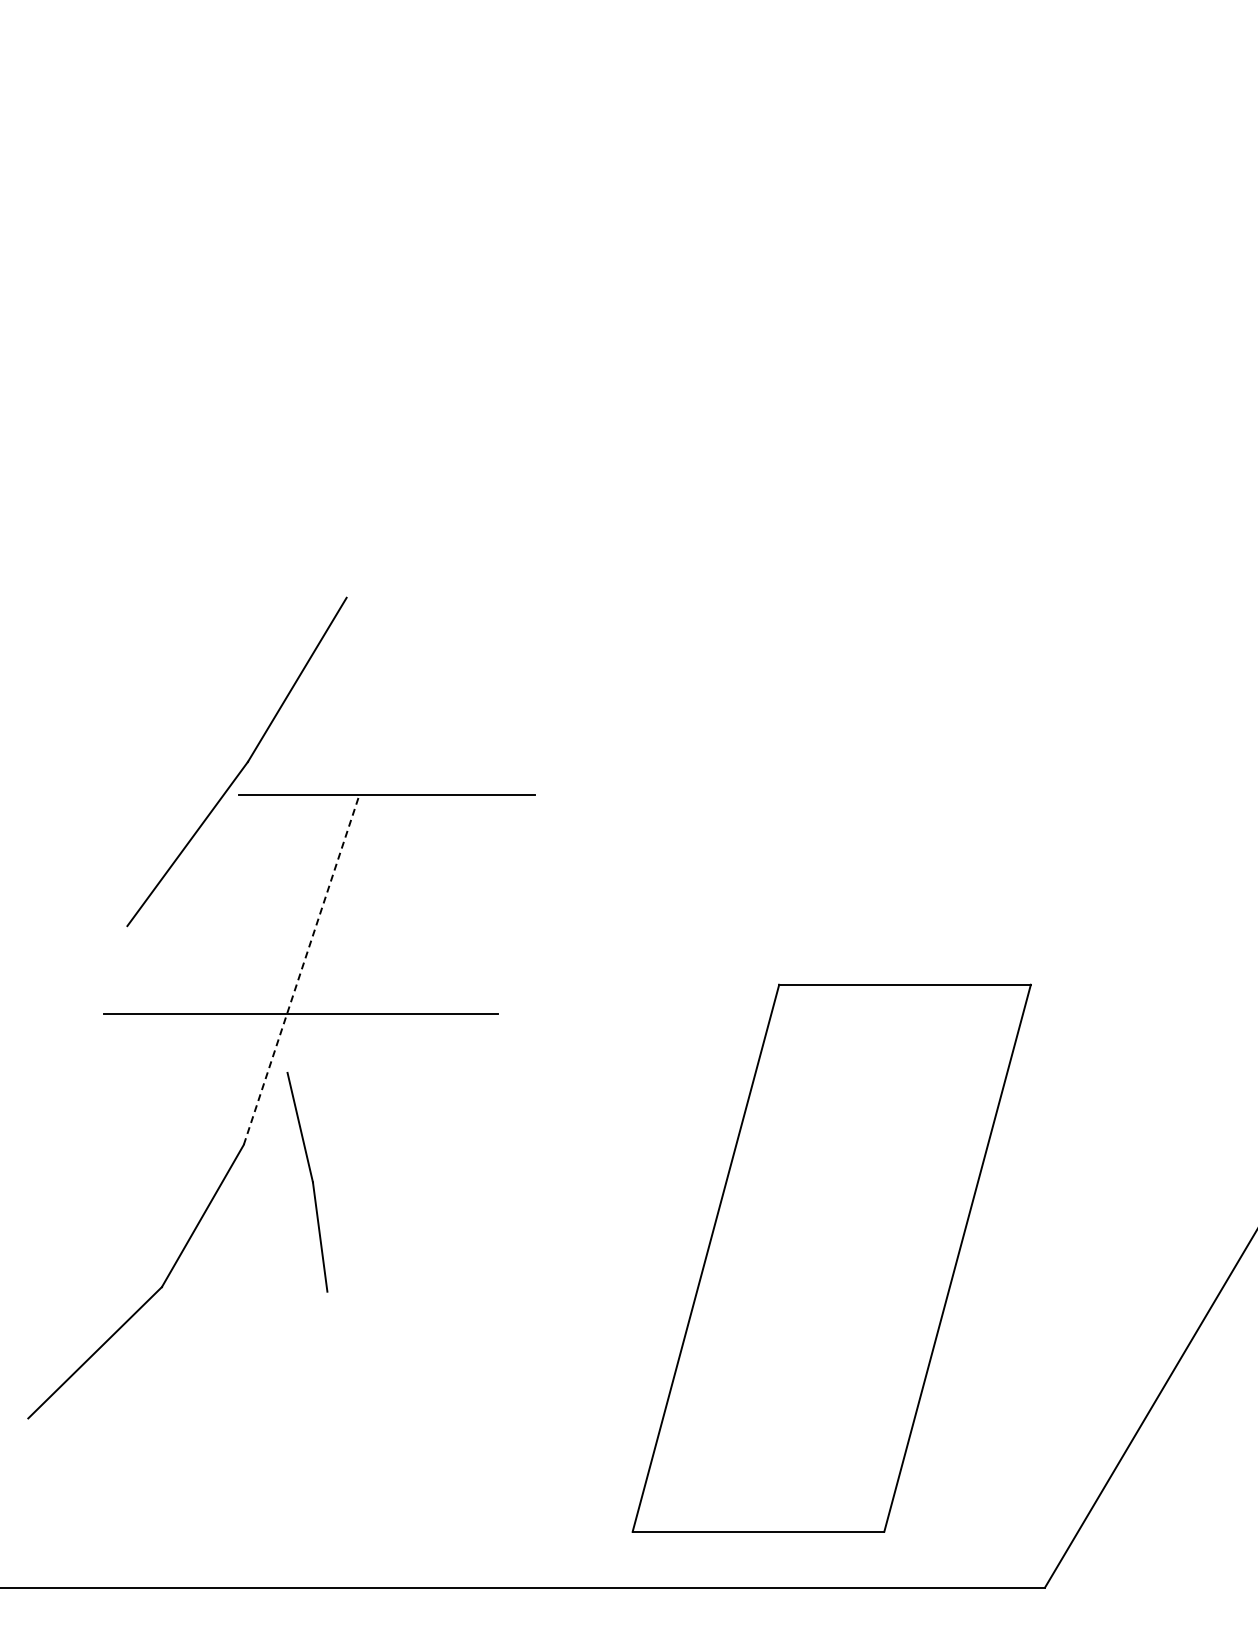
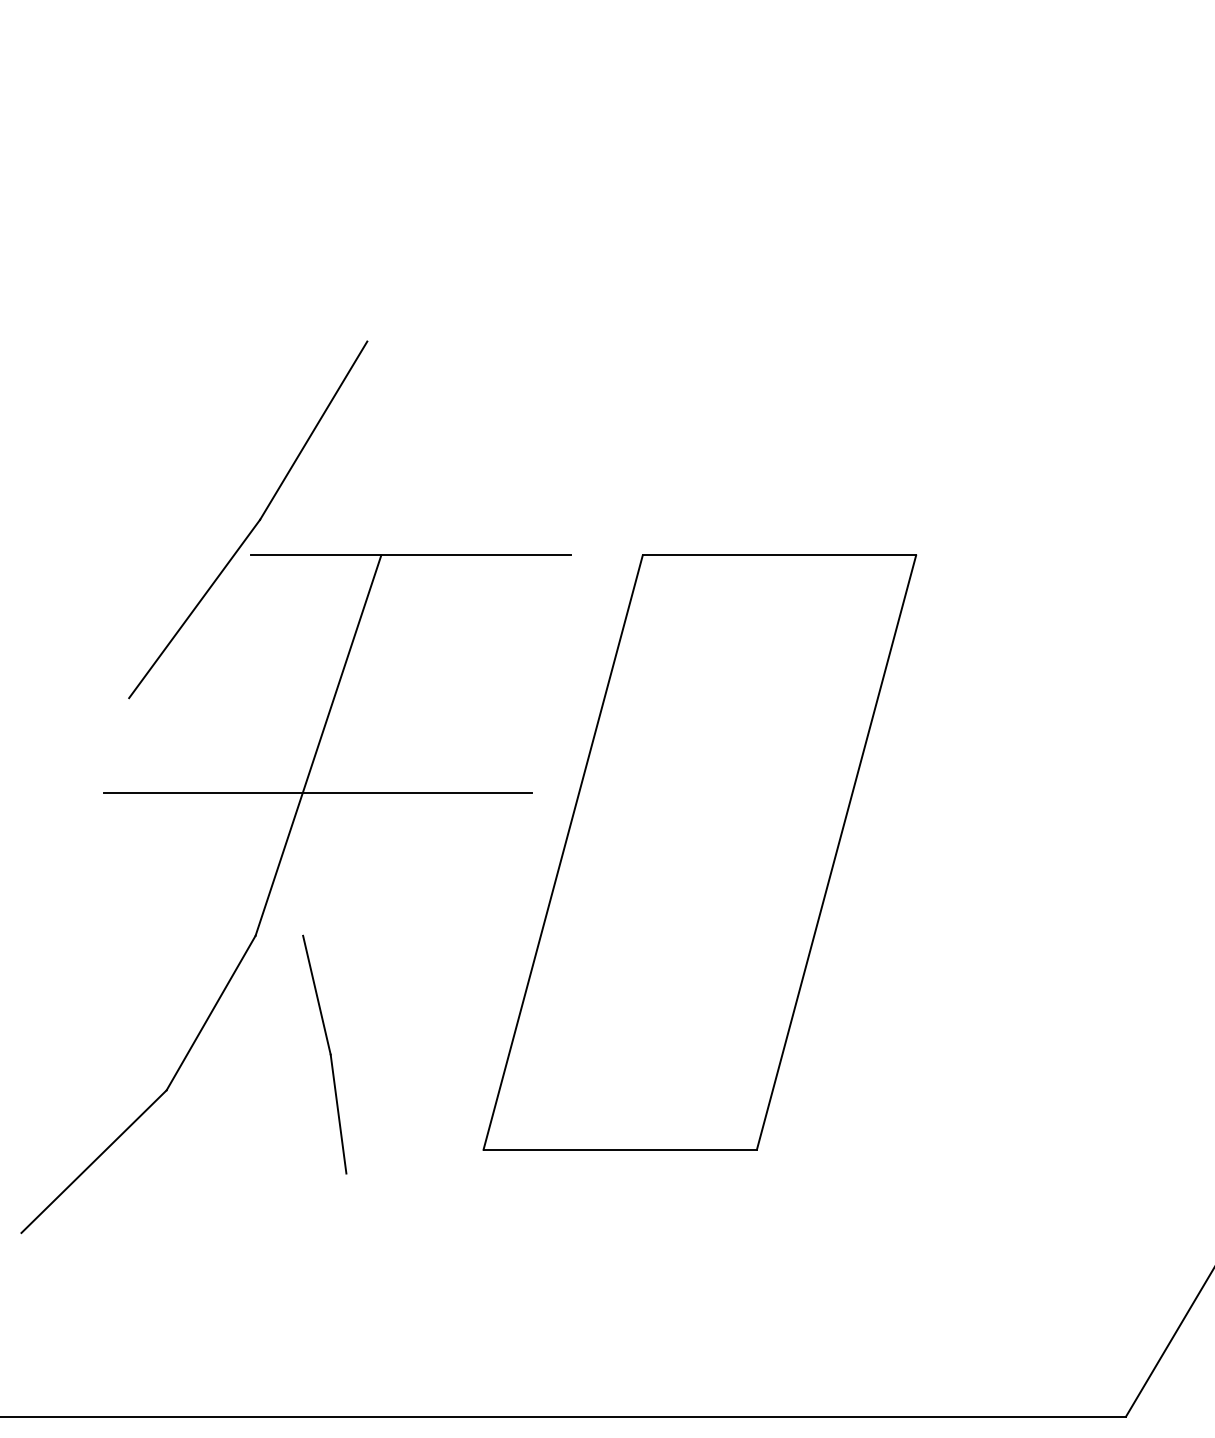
line: (301, 969) -> (318, 745), dashed -> solid
part: (307, 1182) -> (324, 1054), moved
part: (831, 1257) -> (699, 851), moved

